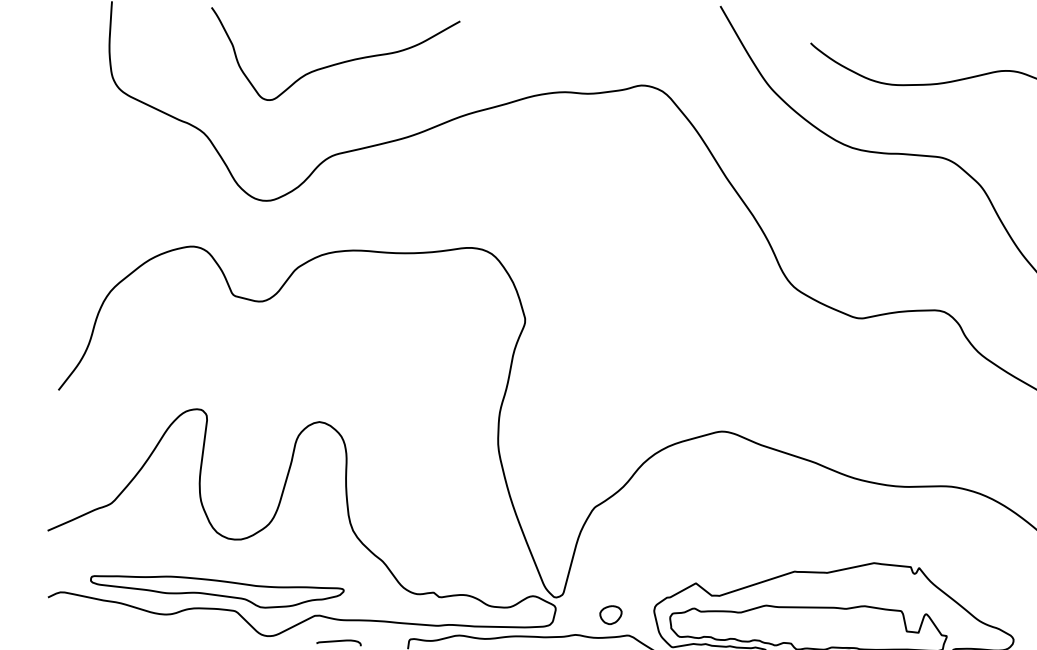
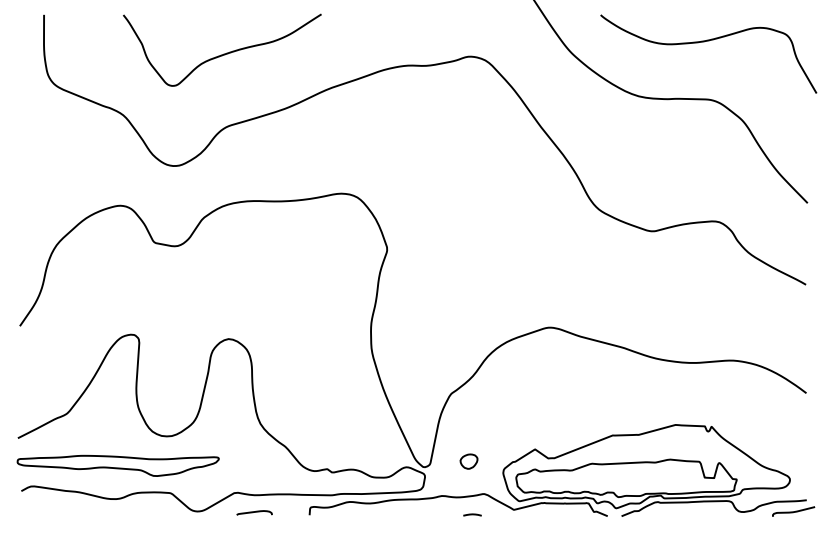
part: (216, 591) -> (117, 465), moved
part: (610, 614) -> (468, 461), moved

